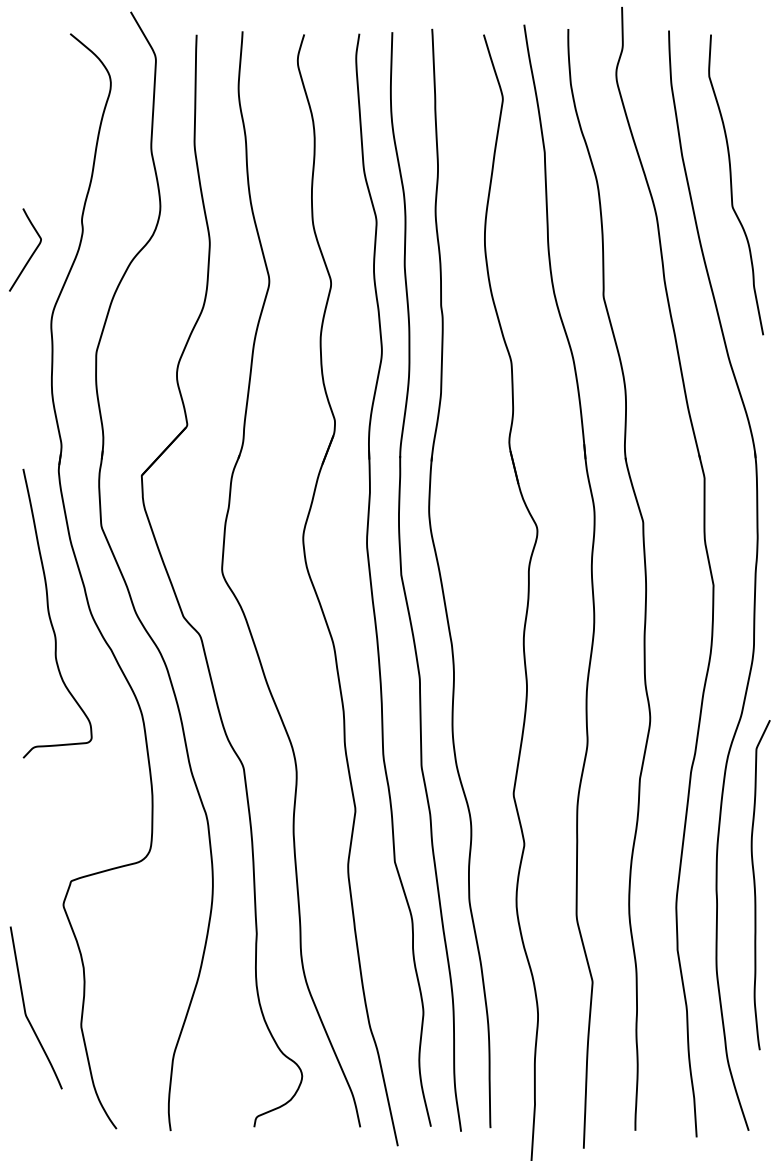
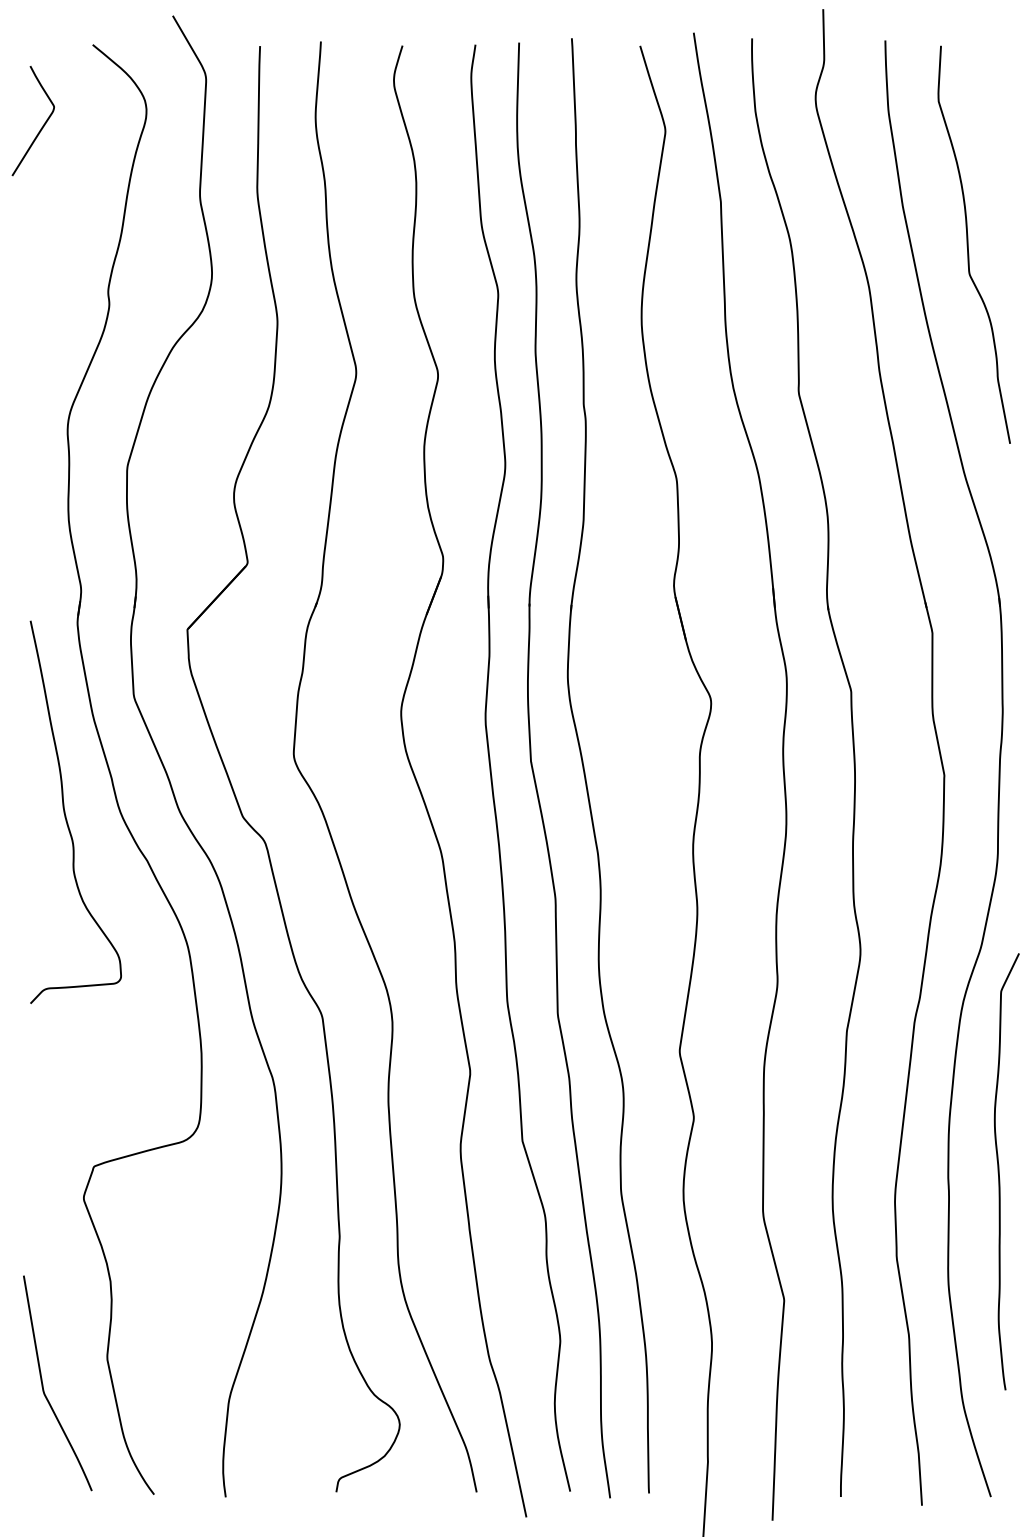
curve: (30, 255) -> (40, 128), moved
curve: (25, 1008) -> (43, 1384), moved

